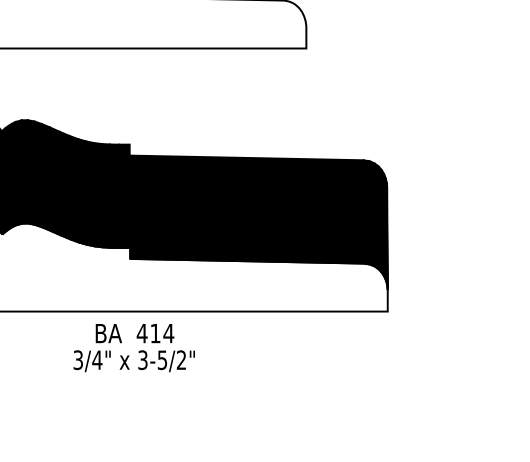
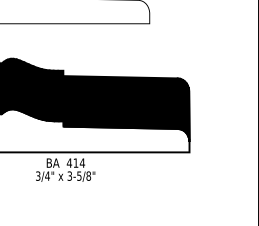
text: (181, 358) -> (88, 175), 3-5/2" -> 3-5/8"

